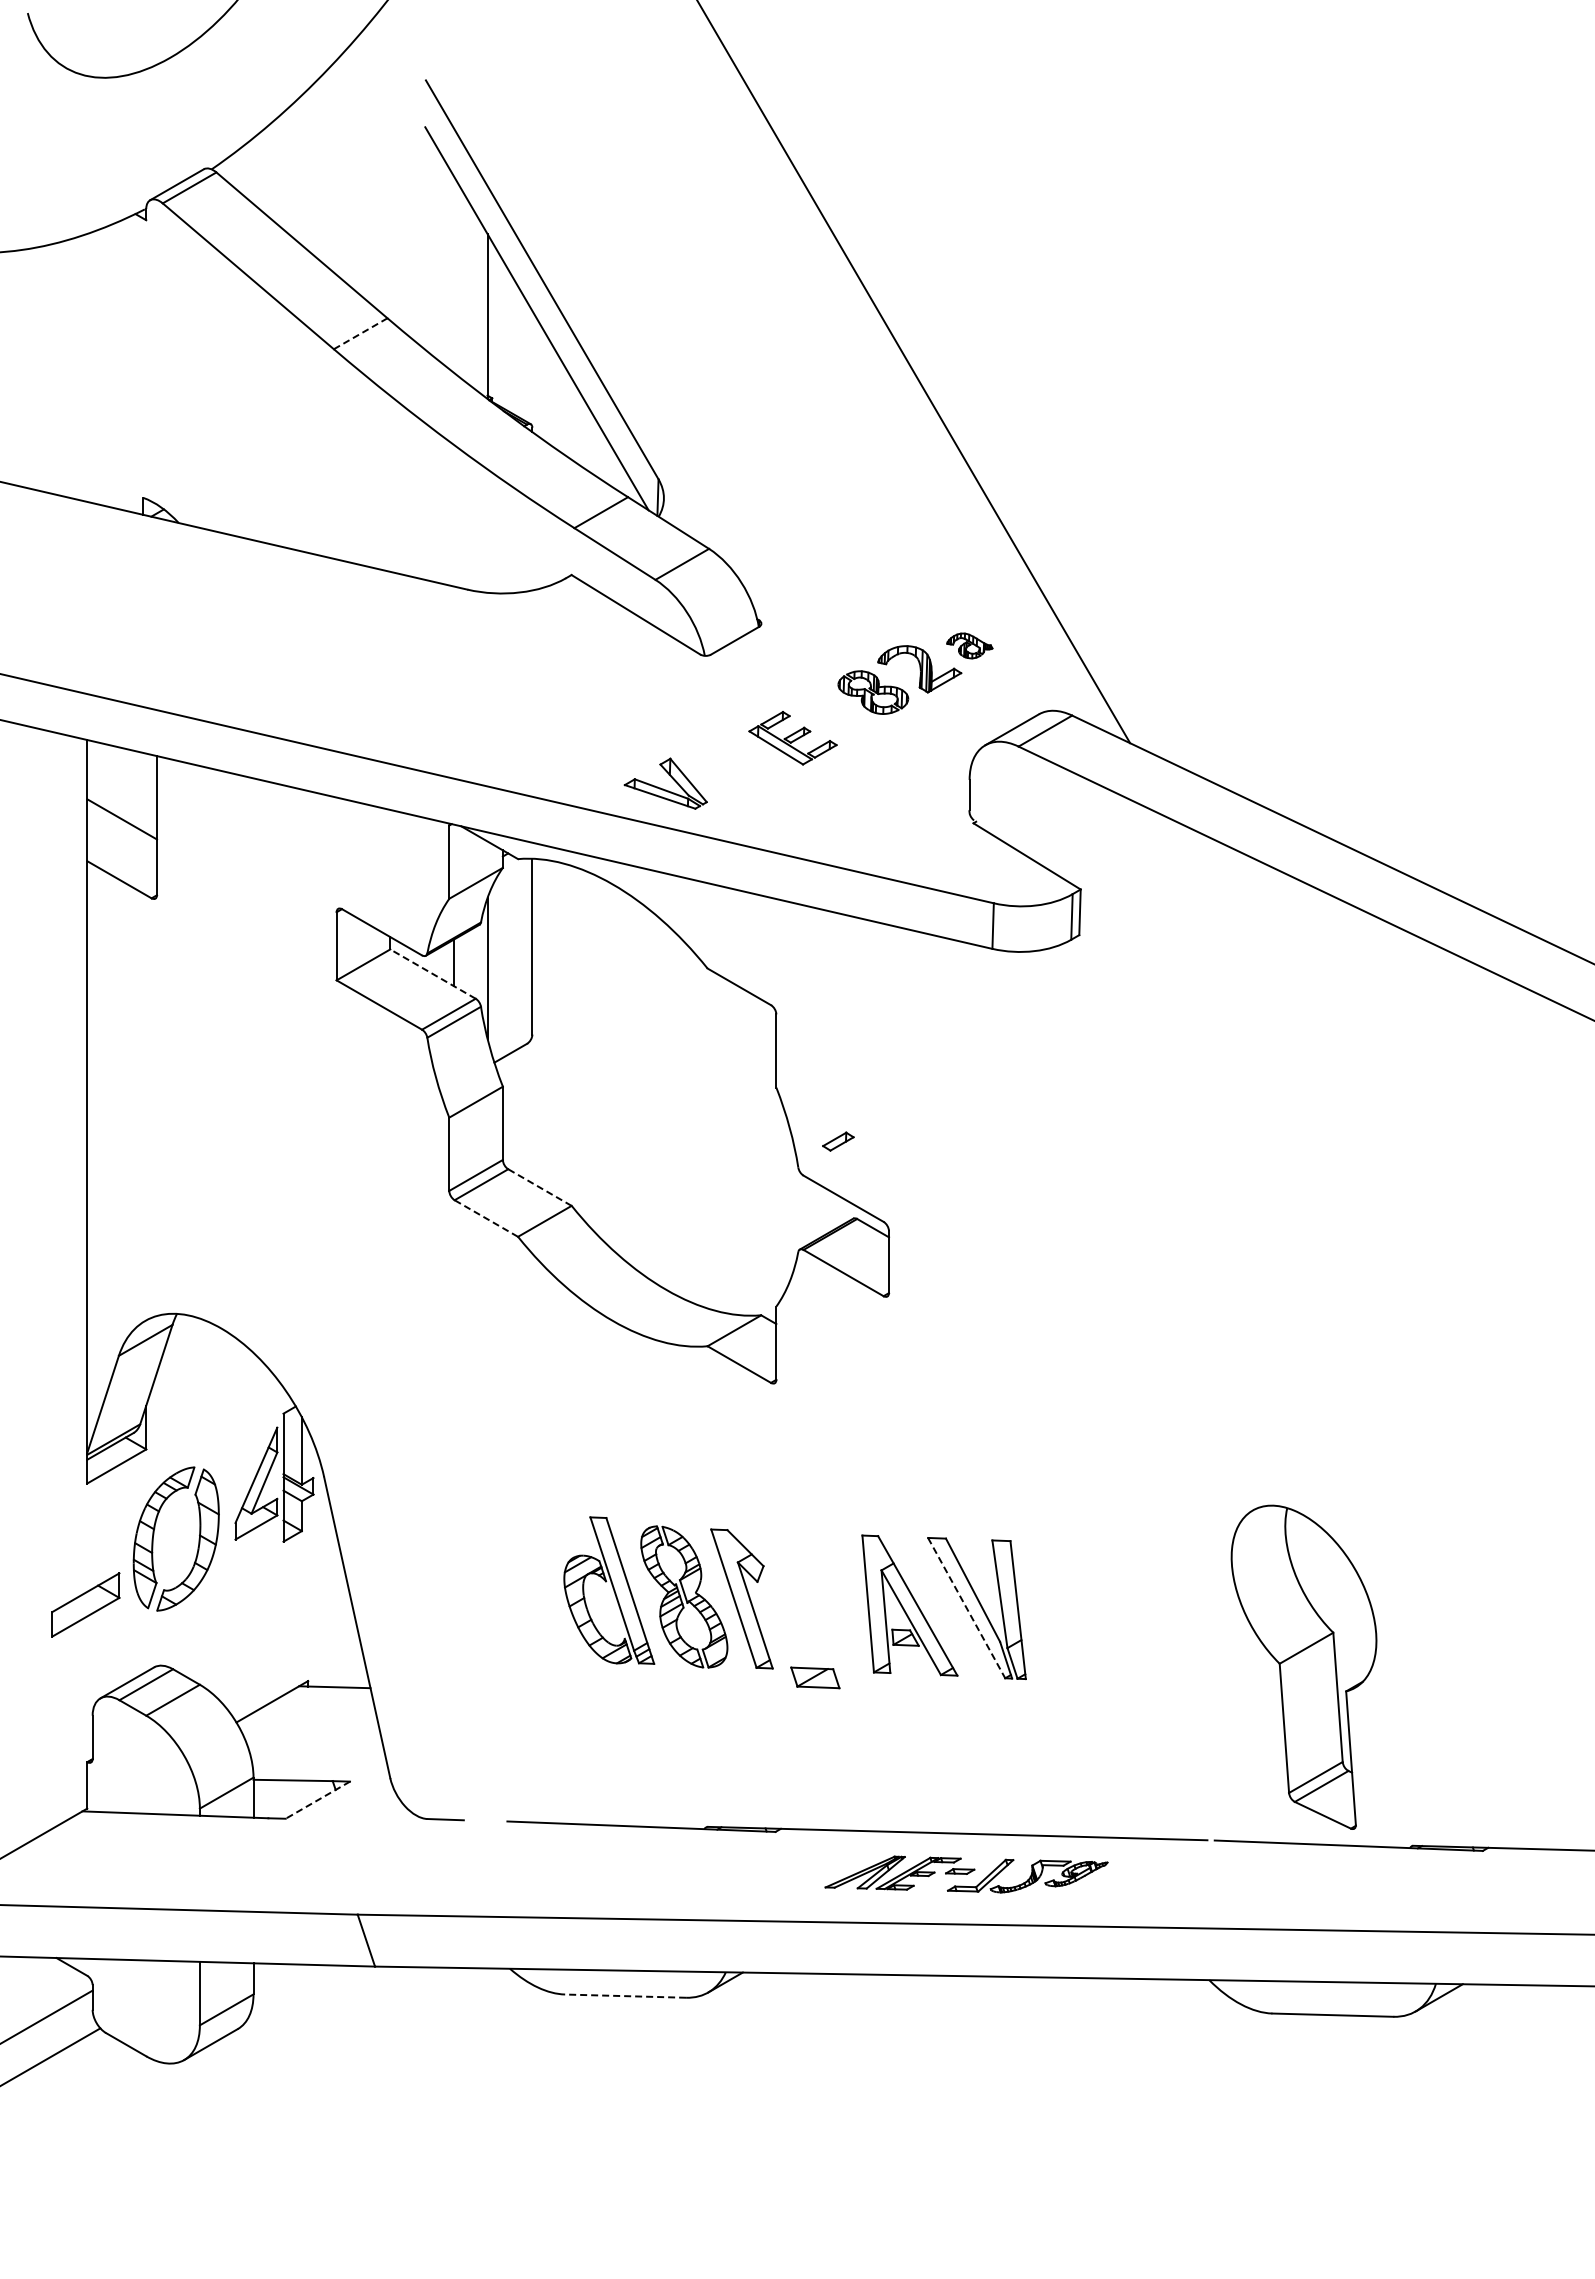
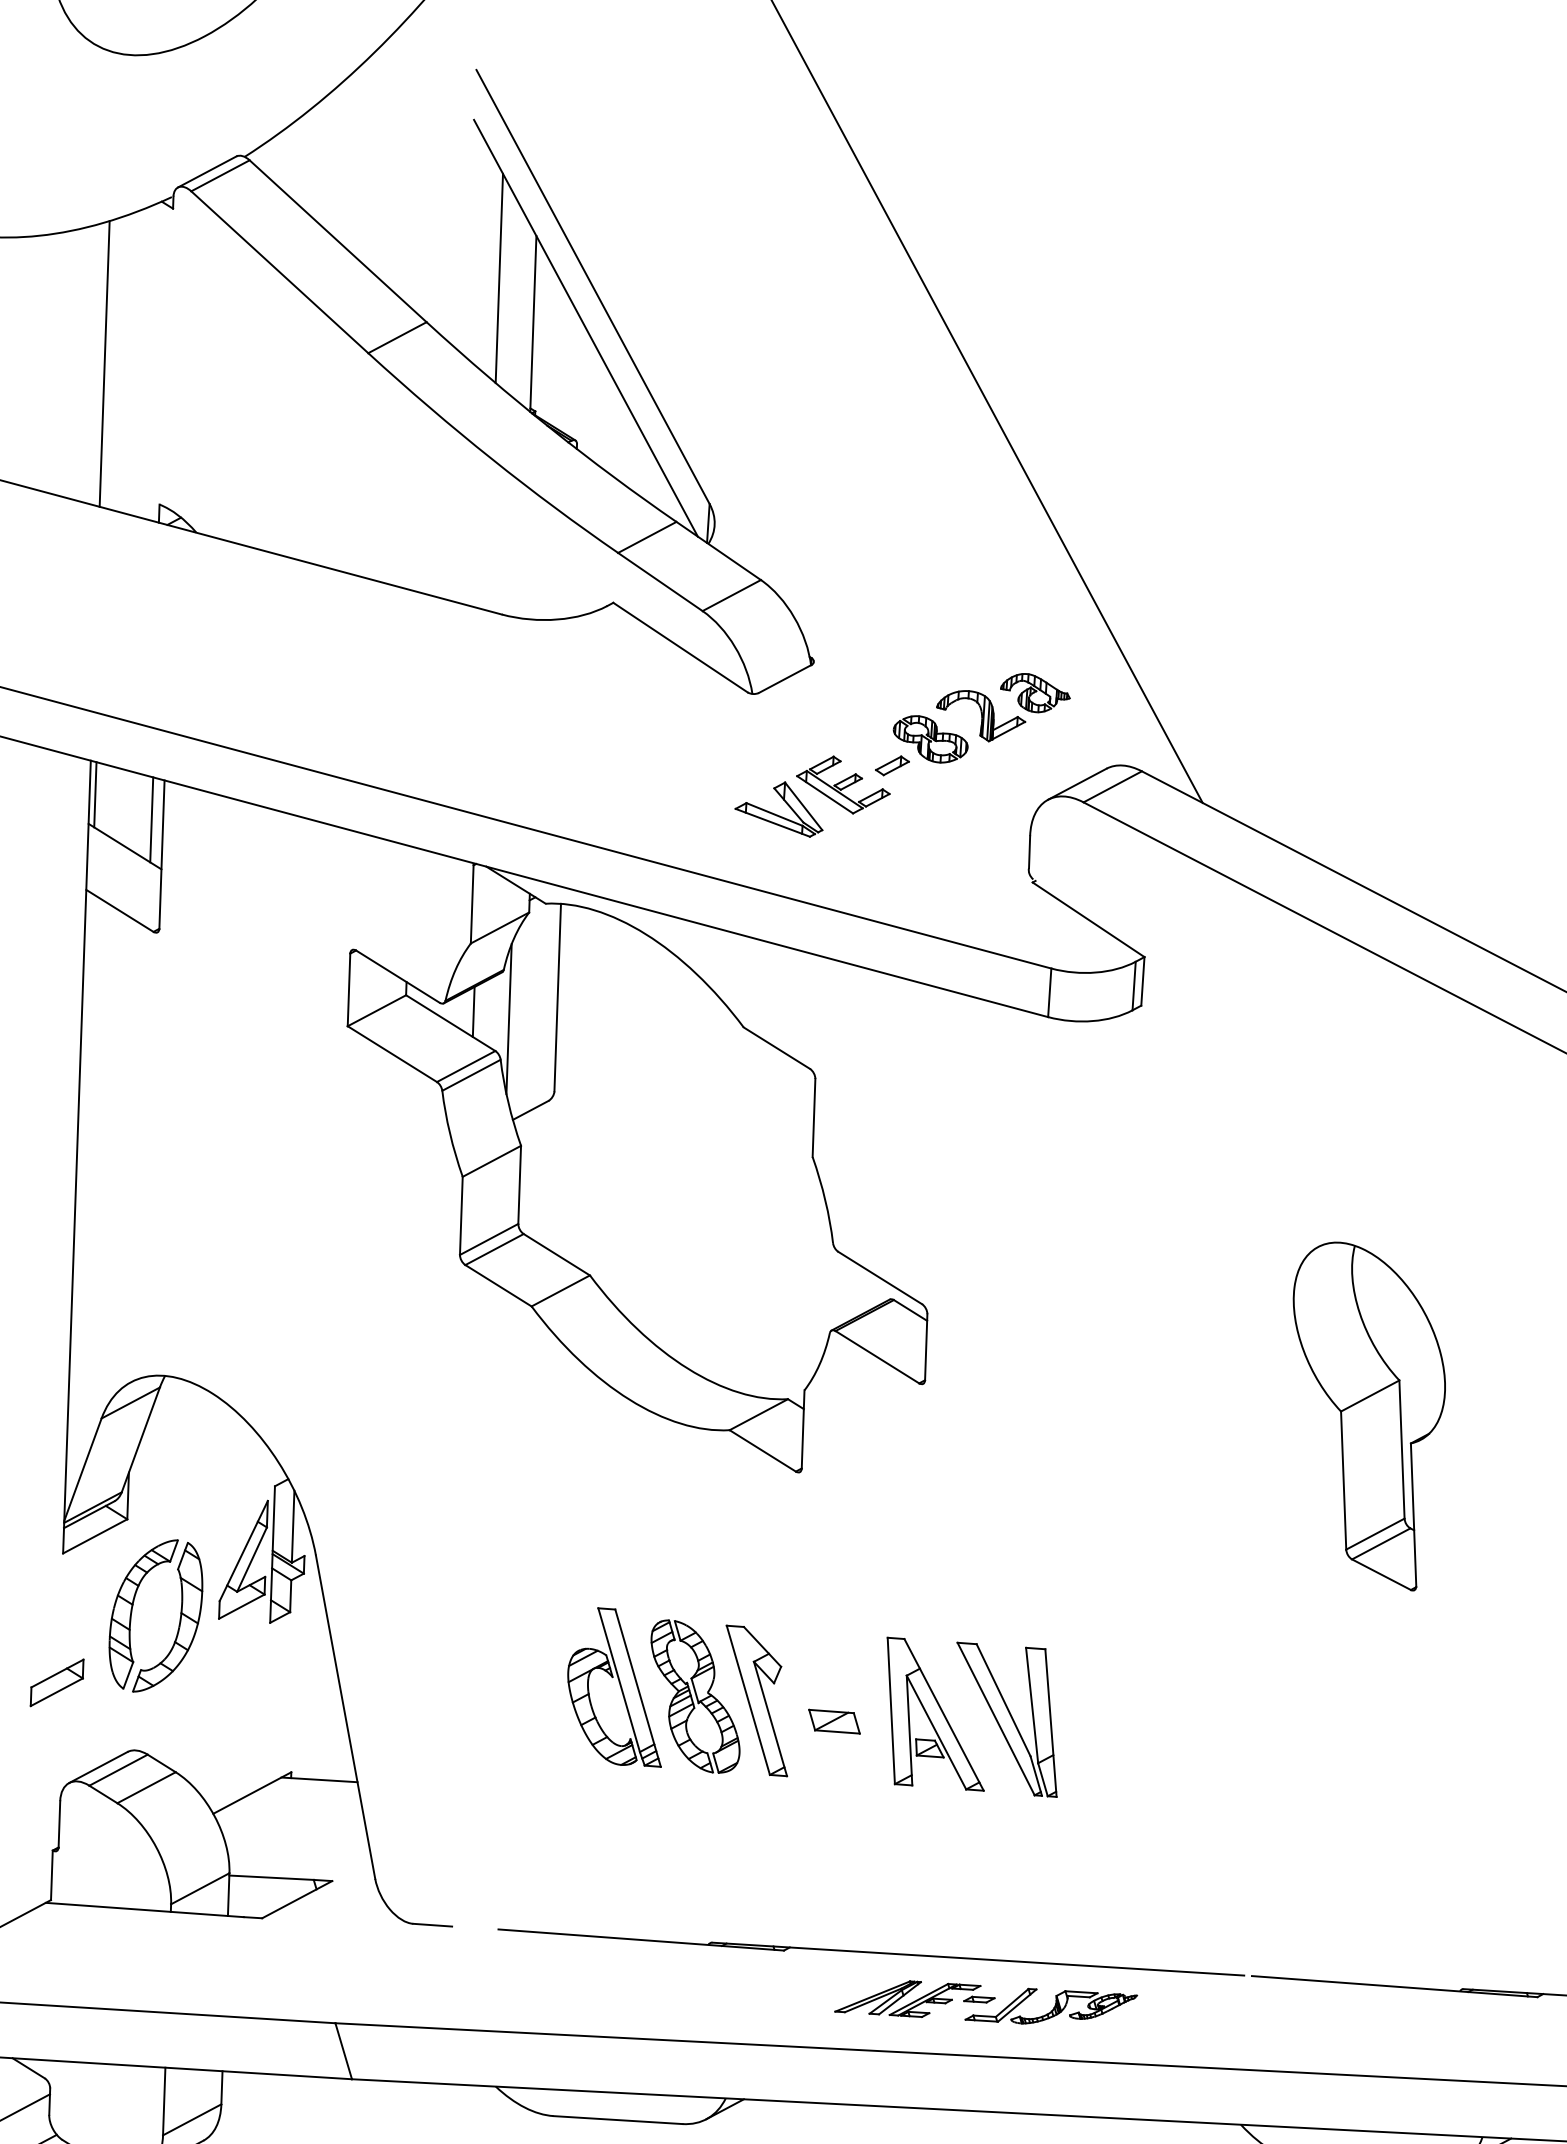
line: (454, 274) -> (499, 278), added
line: (360, 333) -> (397, 337), dashed -> solid
line: (87, 367) -> (104, 363), added
part: (969, 645) -> (1034, 692), size x1.43
line: (92, 771) -> (95, 794), added
part: (665, 783) -> (779, 808), moved
line: (146, 793) -> (151, 819), added
line: (432, 973) -> (450, 1022), dashed -> solid
part: (838, 1141) -> (892, 765), moved
line: (539, 1187) -> (556, 1254), dashed -> solid
line: (486, 1218) -> (498, 1285), dashed -> solid
part: (85, 1604) -> (56, 1682), size x0.71
line: (966, 1608) -> (995, 1719), dashed -> solid
part: (1303, 1666) -> (1366, 1415), moved
part: (815, 1677) -> (834, 1721), moved
line: (317, 1800) -> (296, 1900), dashed -> solid
line: (625, 1996) -> (617, 2120), dashed -> solid

